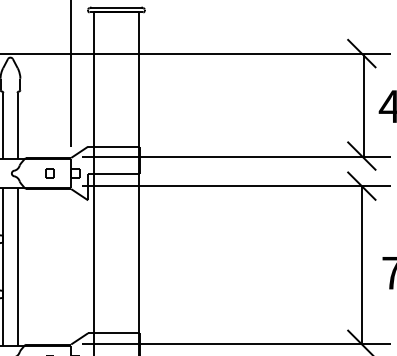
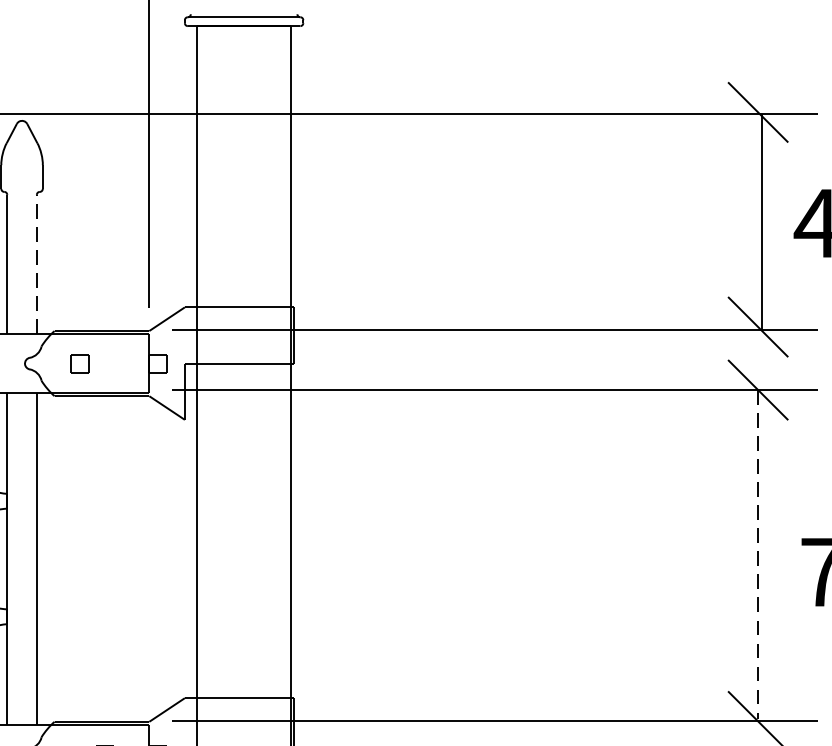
line: (17, 125) -> (36, 263), solid -> dashed
part: (49, 173) -> (78, 363), moved
line: (361, 265) -> (757, 556), solid -> dashed

